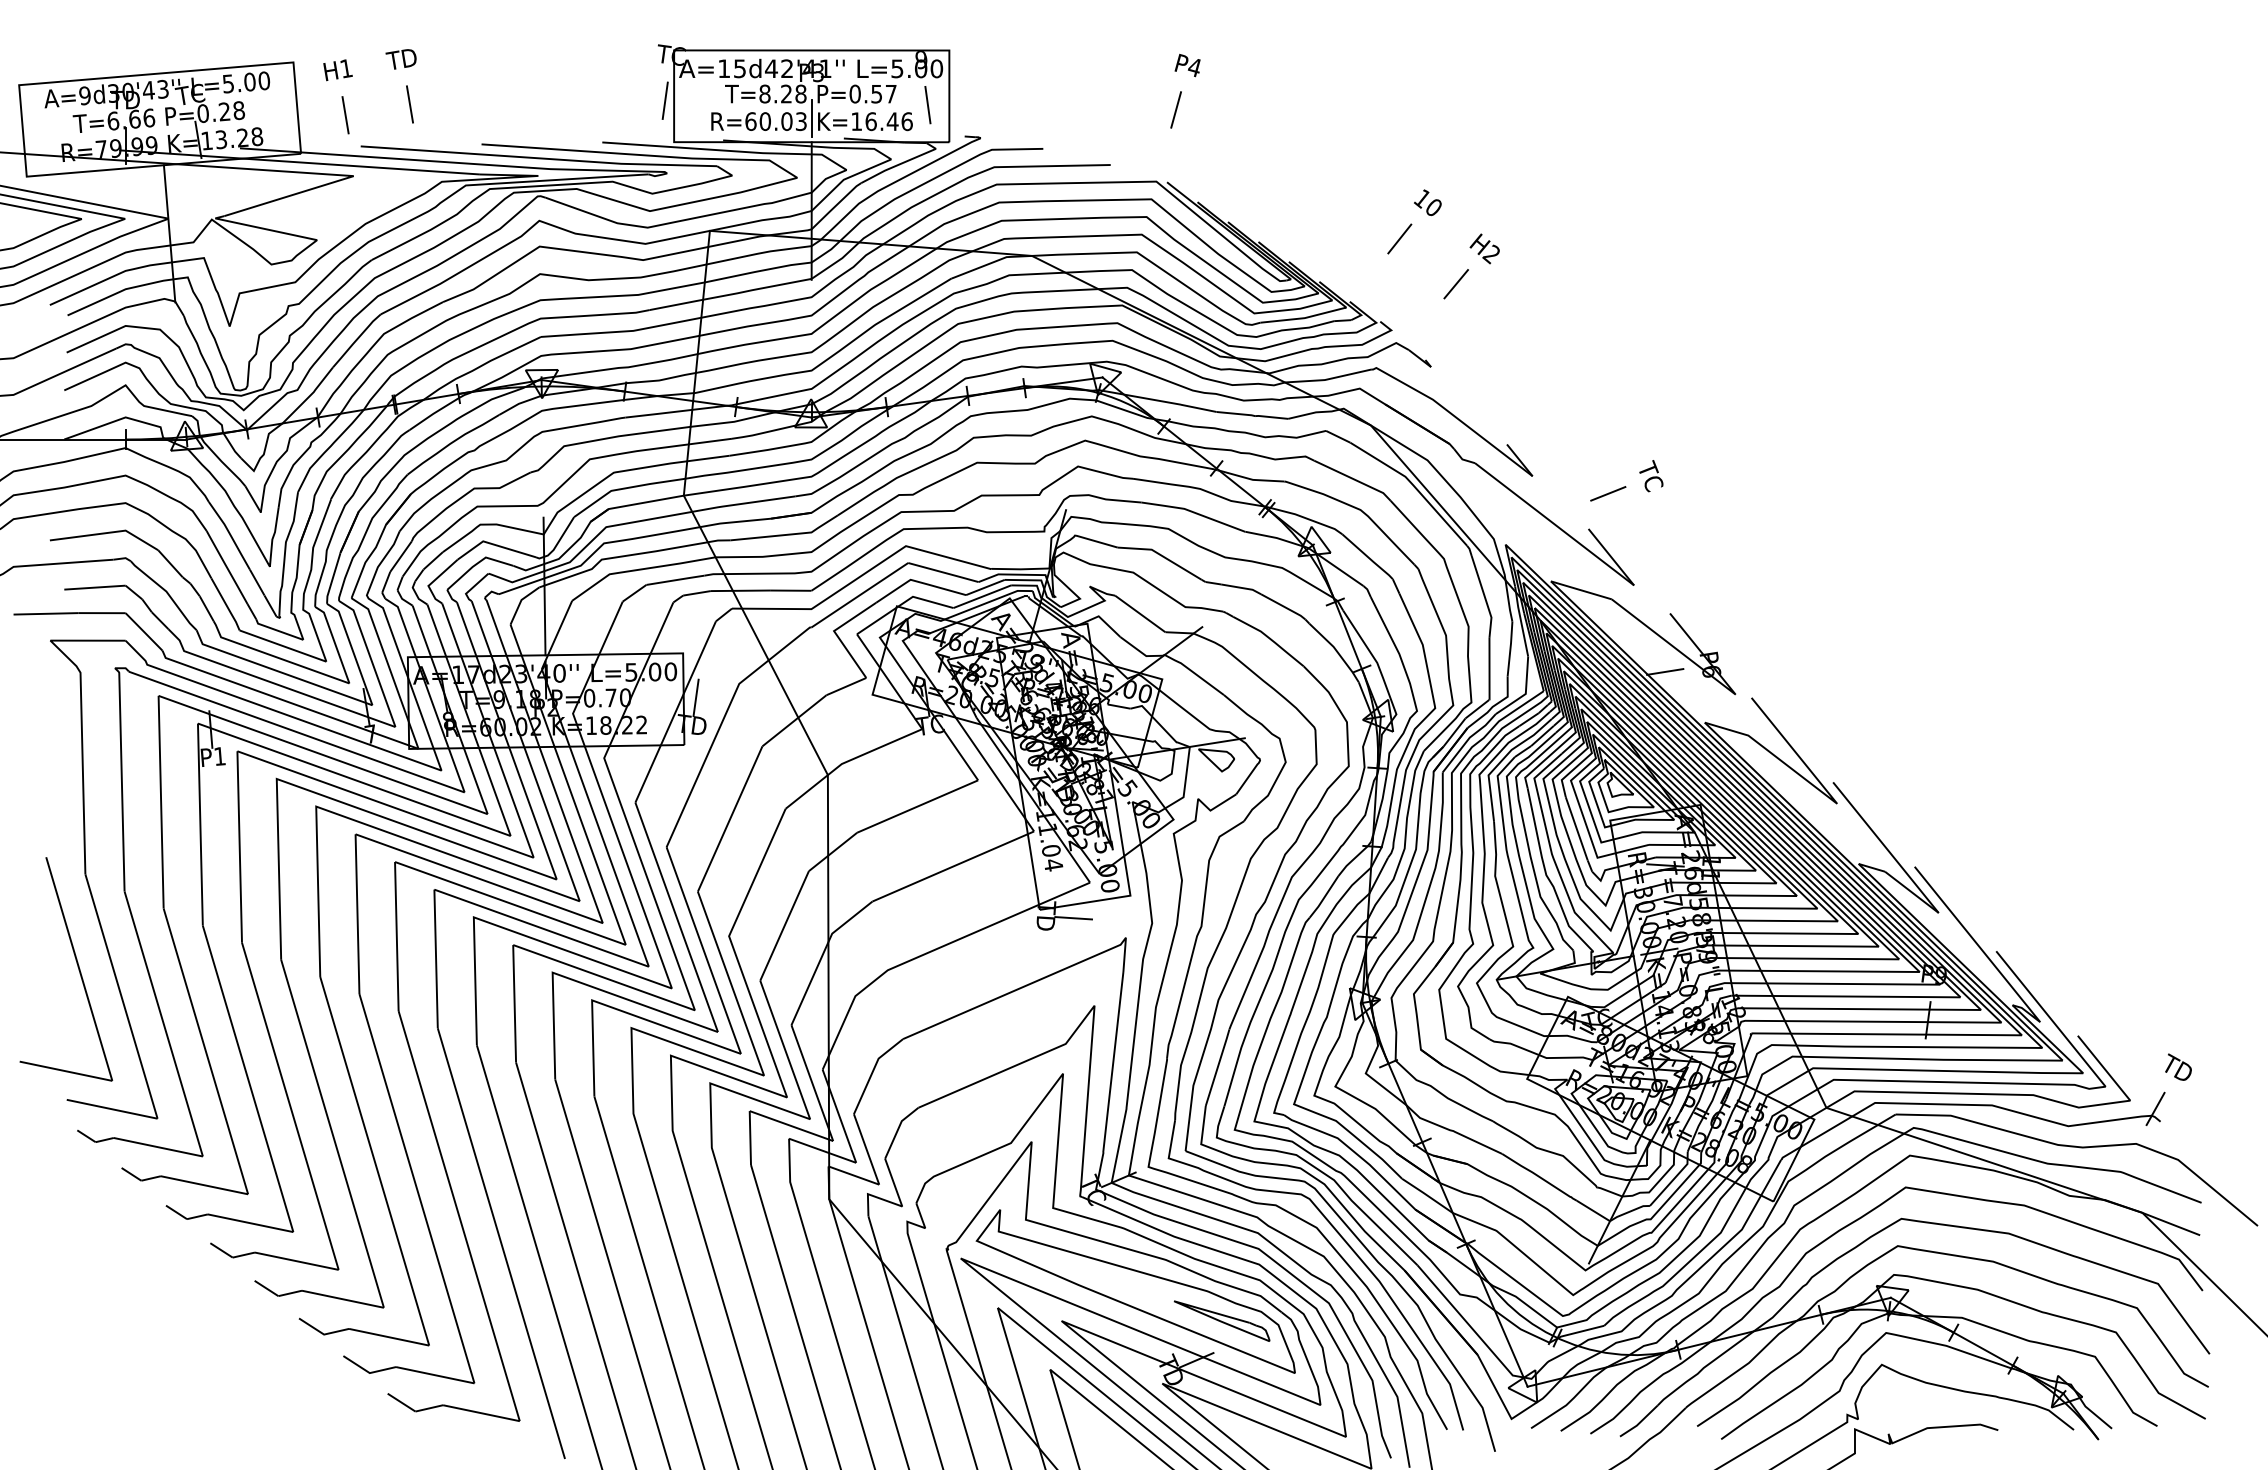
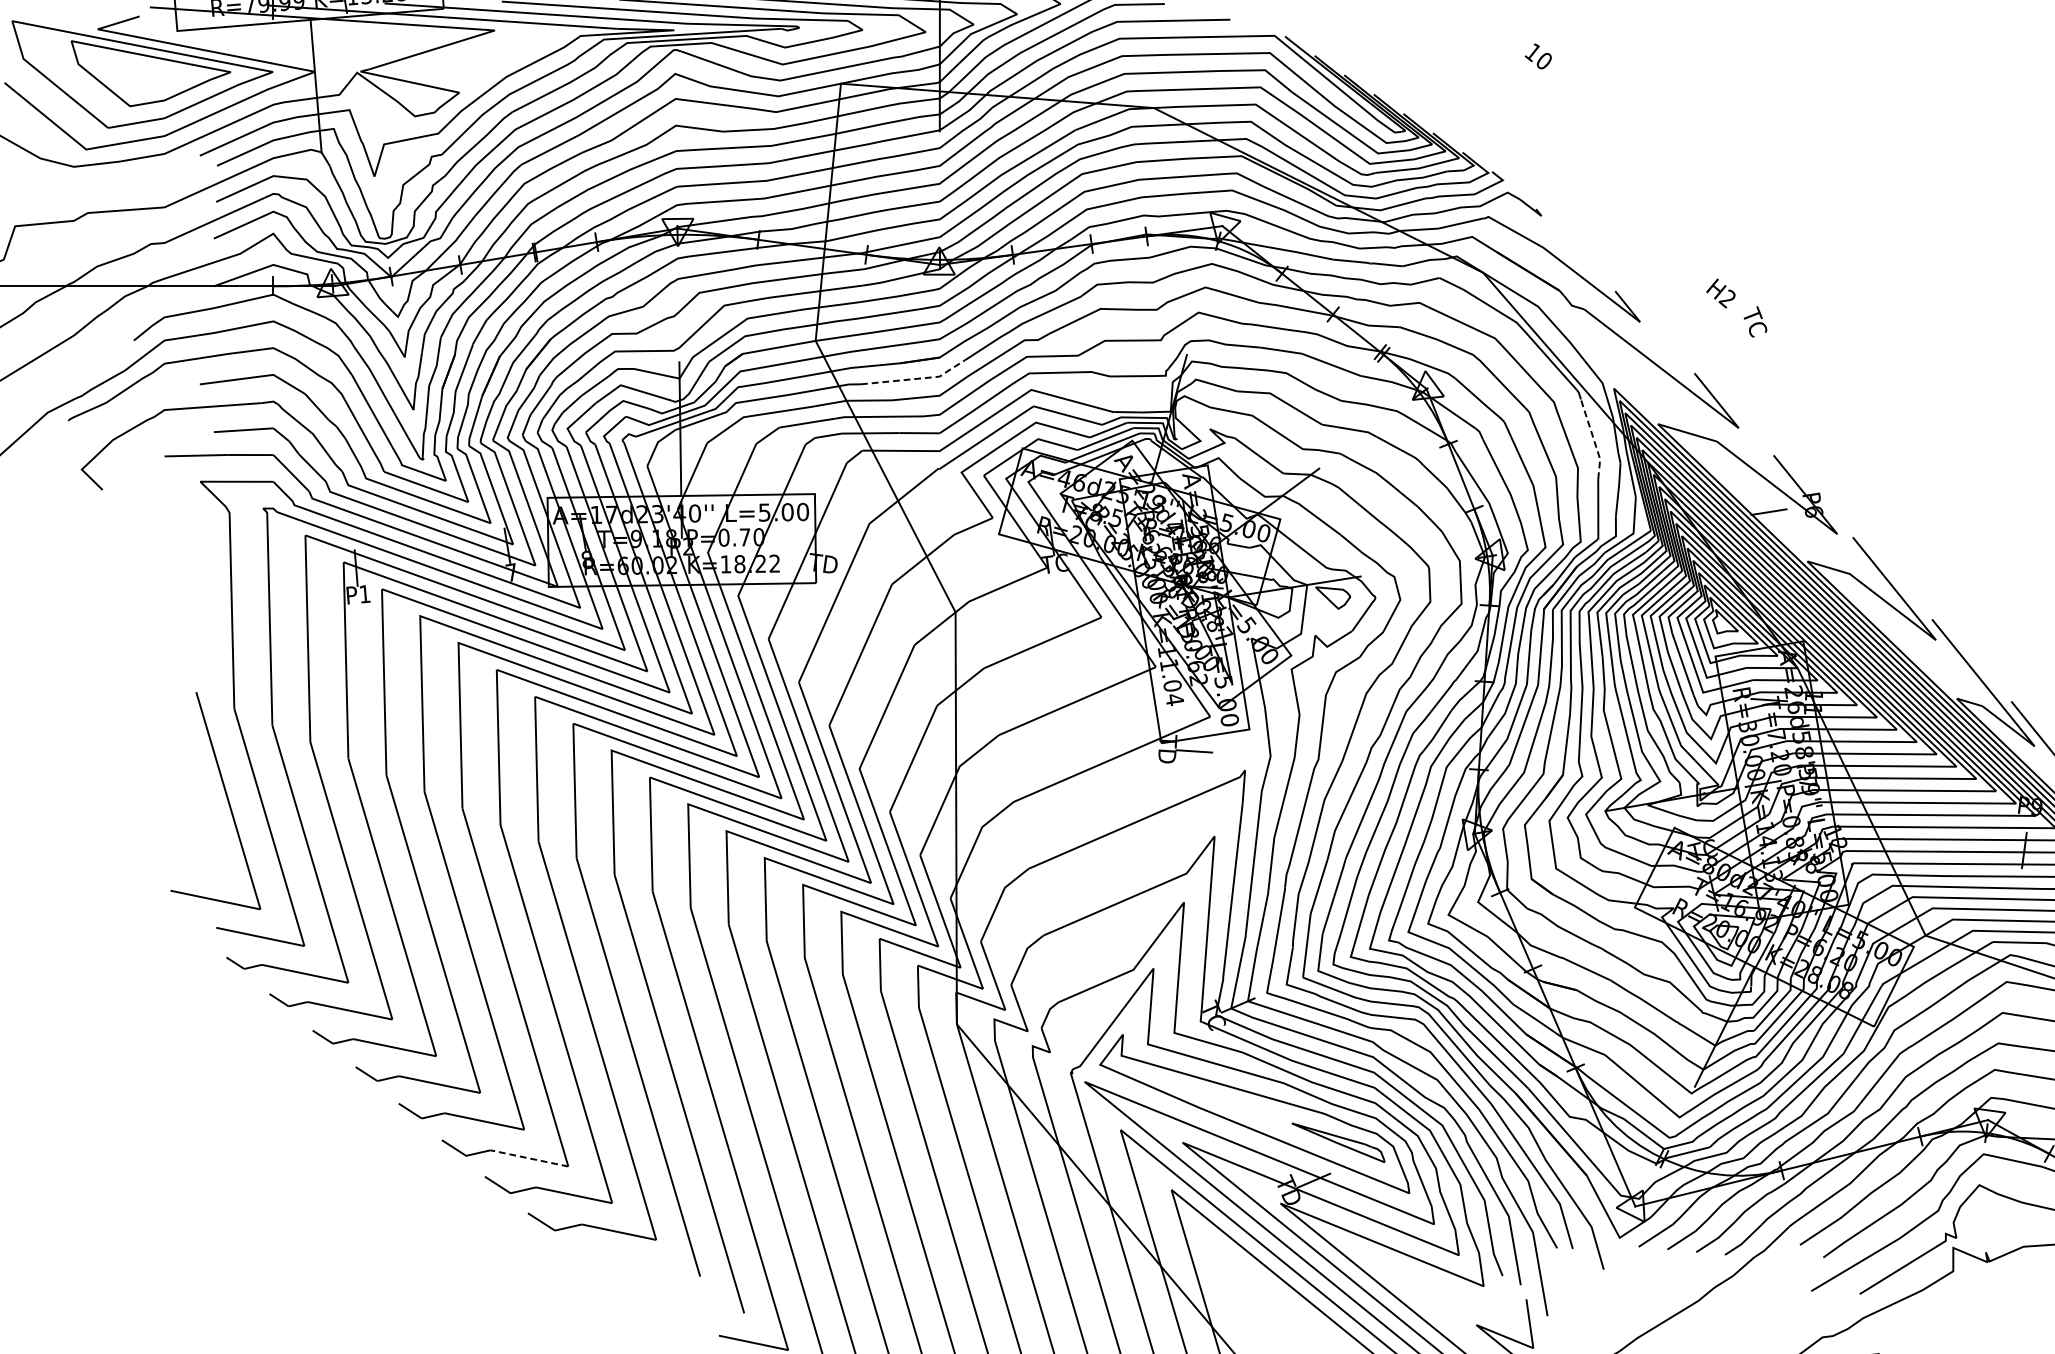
line: (1399, 238) -> (1510, 91), removed
text: (1484, 248) -> (1720, 293), moved
line: (1456, 284) -> (1566, 135), removed
line: (1608, 493) -> (1713, 338), removed
line: (787, 534) -> (916, 378), solid -> dashed
line: (1484, 596) -> (1593, 438), solid -> dashed
line: (695, 697) -> (826, 536), removed
line: (389, 1337) -> (529, 1158), solid -> dashed

